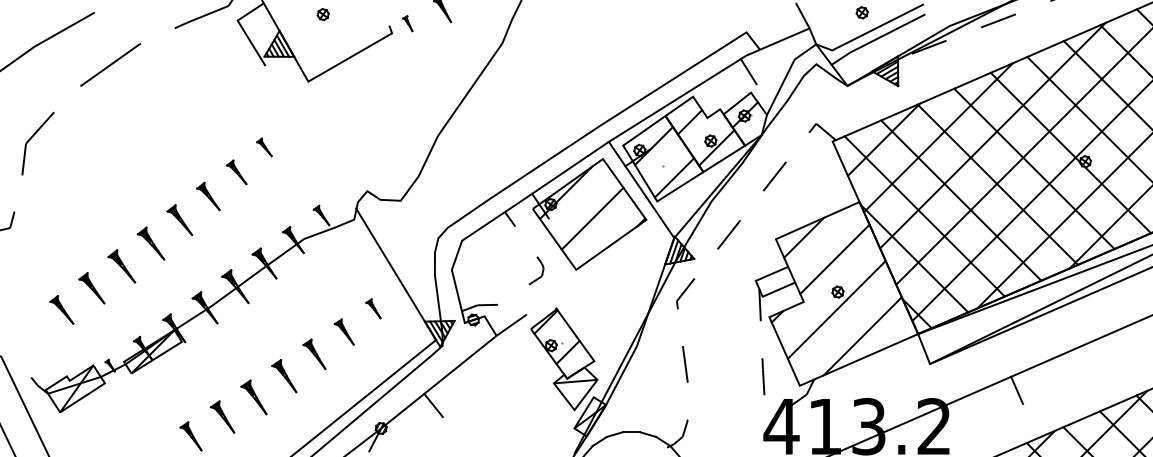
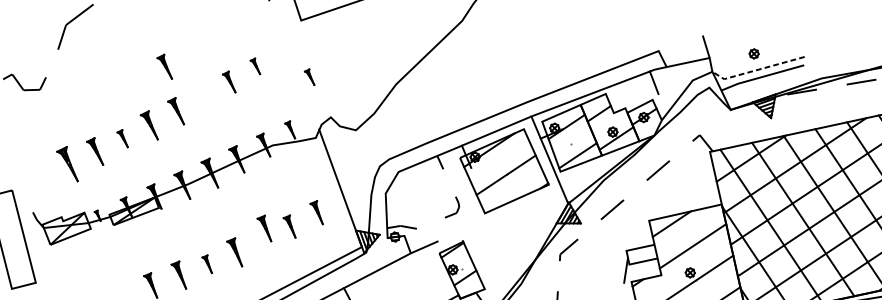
line: (869, 31) -> (756, 69), solid -> dashed
part: (332, 147) -> (310, 76), added
part: (208, 196) -> (165, 66), moved
part: (121, 266) -> (122, 138), size x0.6
part: (373, 308) -> (317, 211), size x1.4
part: (61, 309) -> (67, 162), size x1.4
part: (314, 353) -> (265, 227), moved
part: (253, 397) -> (207, 263), size x0.6

